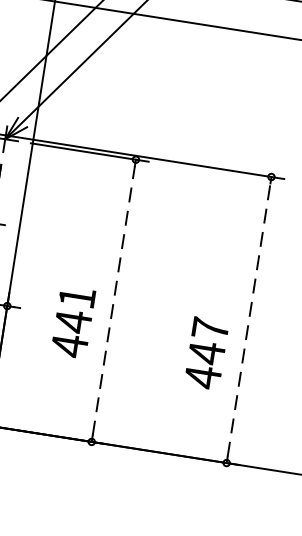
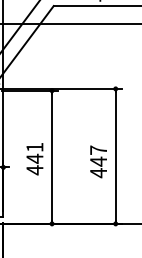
line: (114, 301) -> (52, 157), dashed -> solid
line: (248, 318) -> (115, 155), dashed -> solid
text: (72, 322) -> (34, 159), moved
text: (206, 352) -> (98, 161), moved

